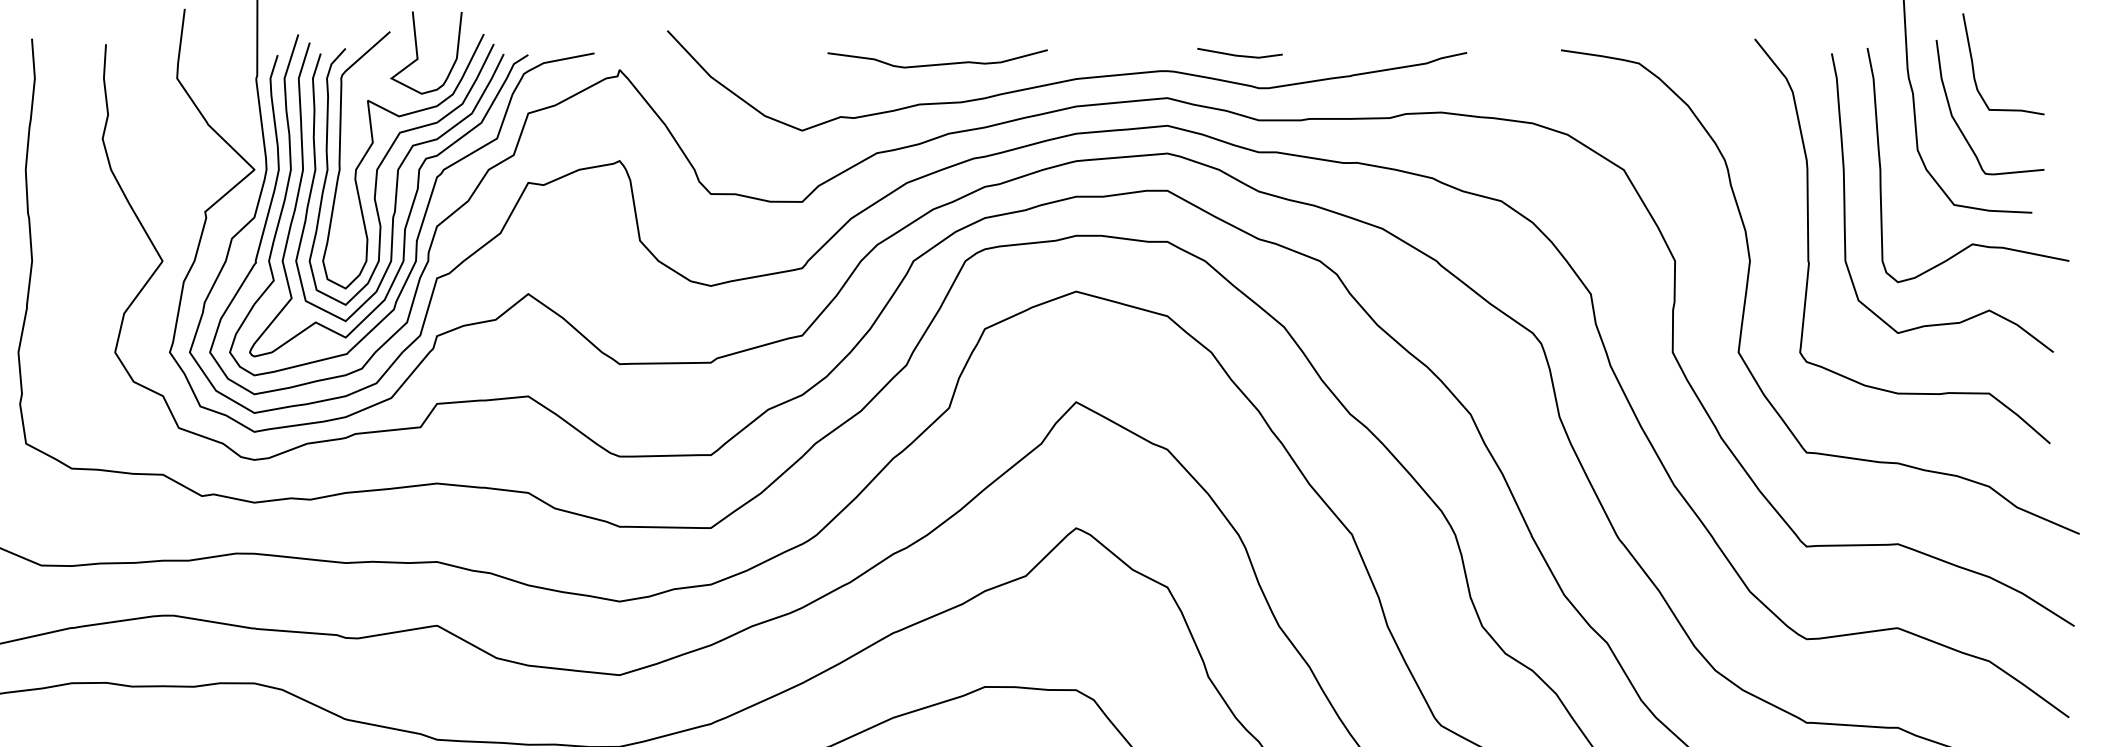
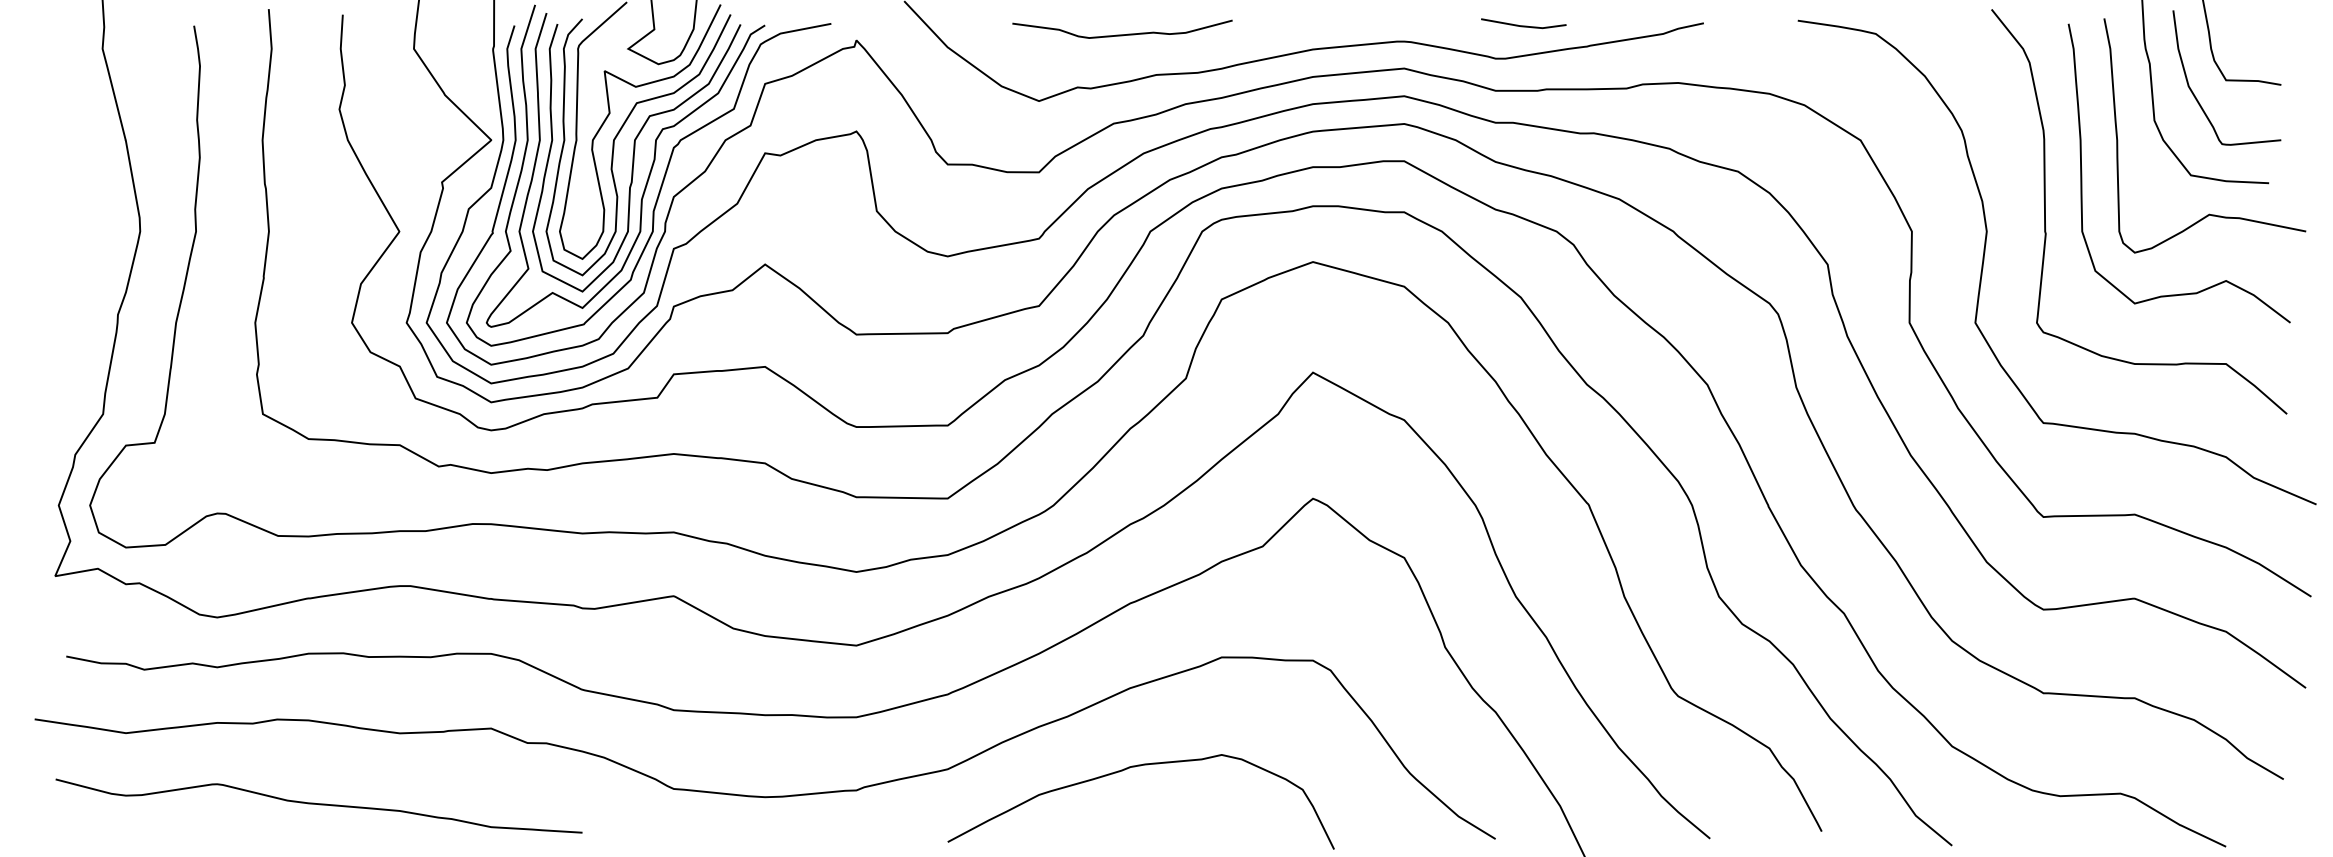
line: (1239, 55) -> (1523, 25), moved
curve: (937, 64) -> (1122, 34), moved

